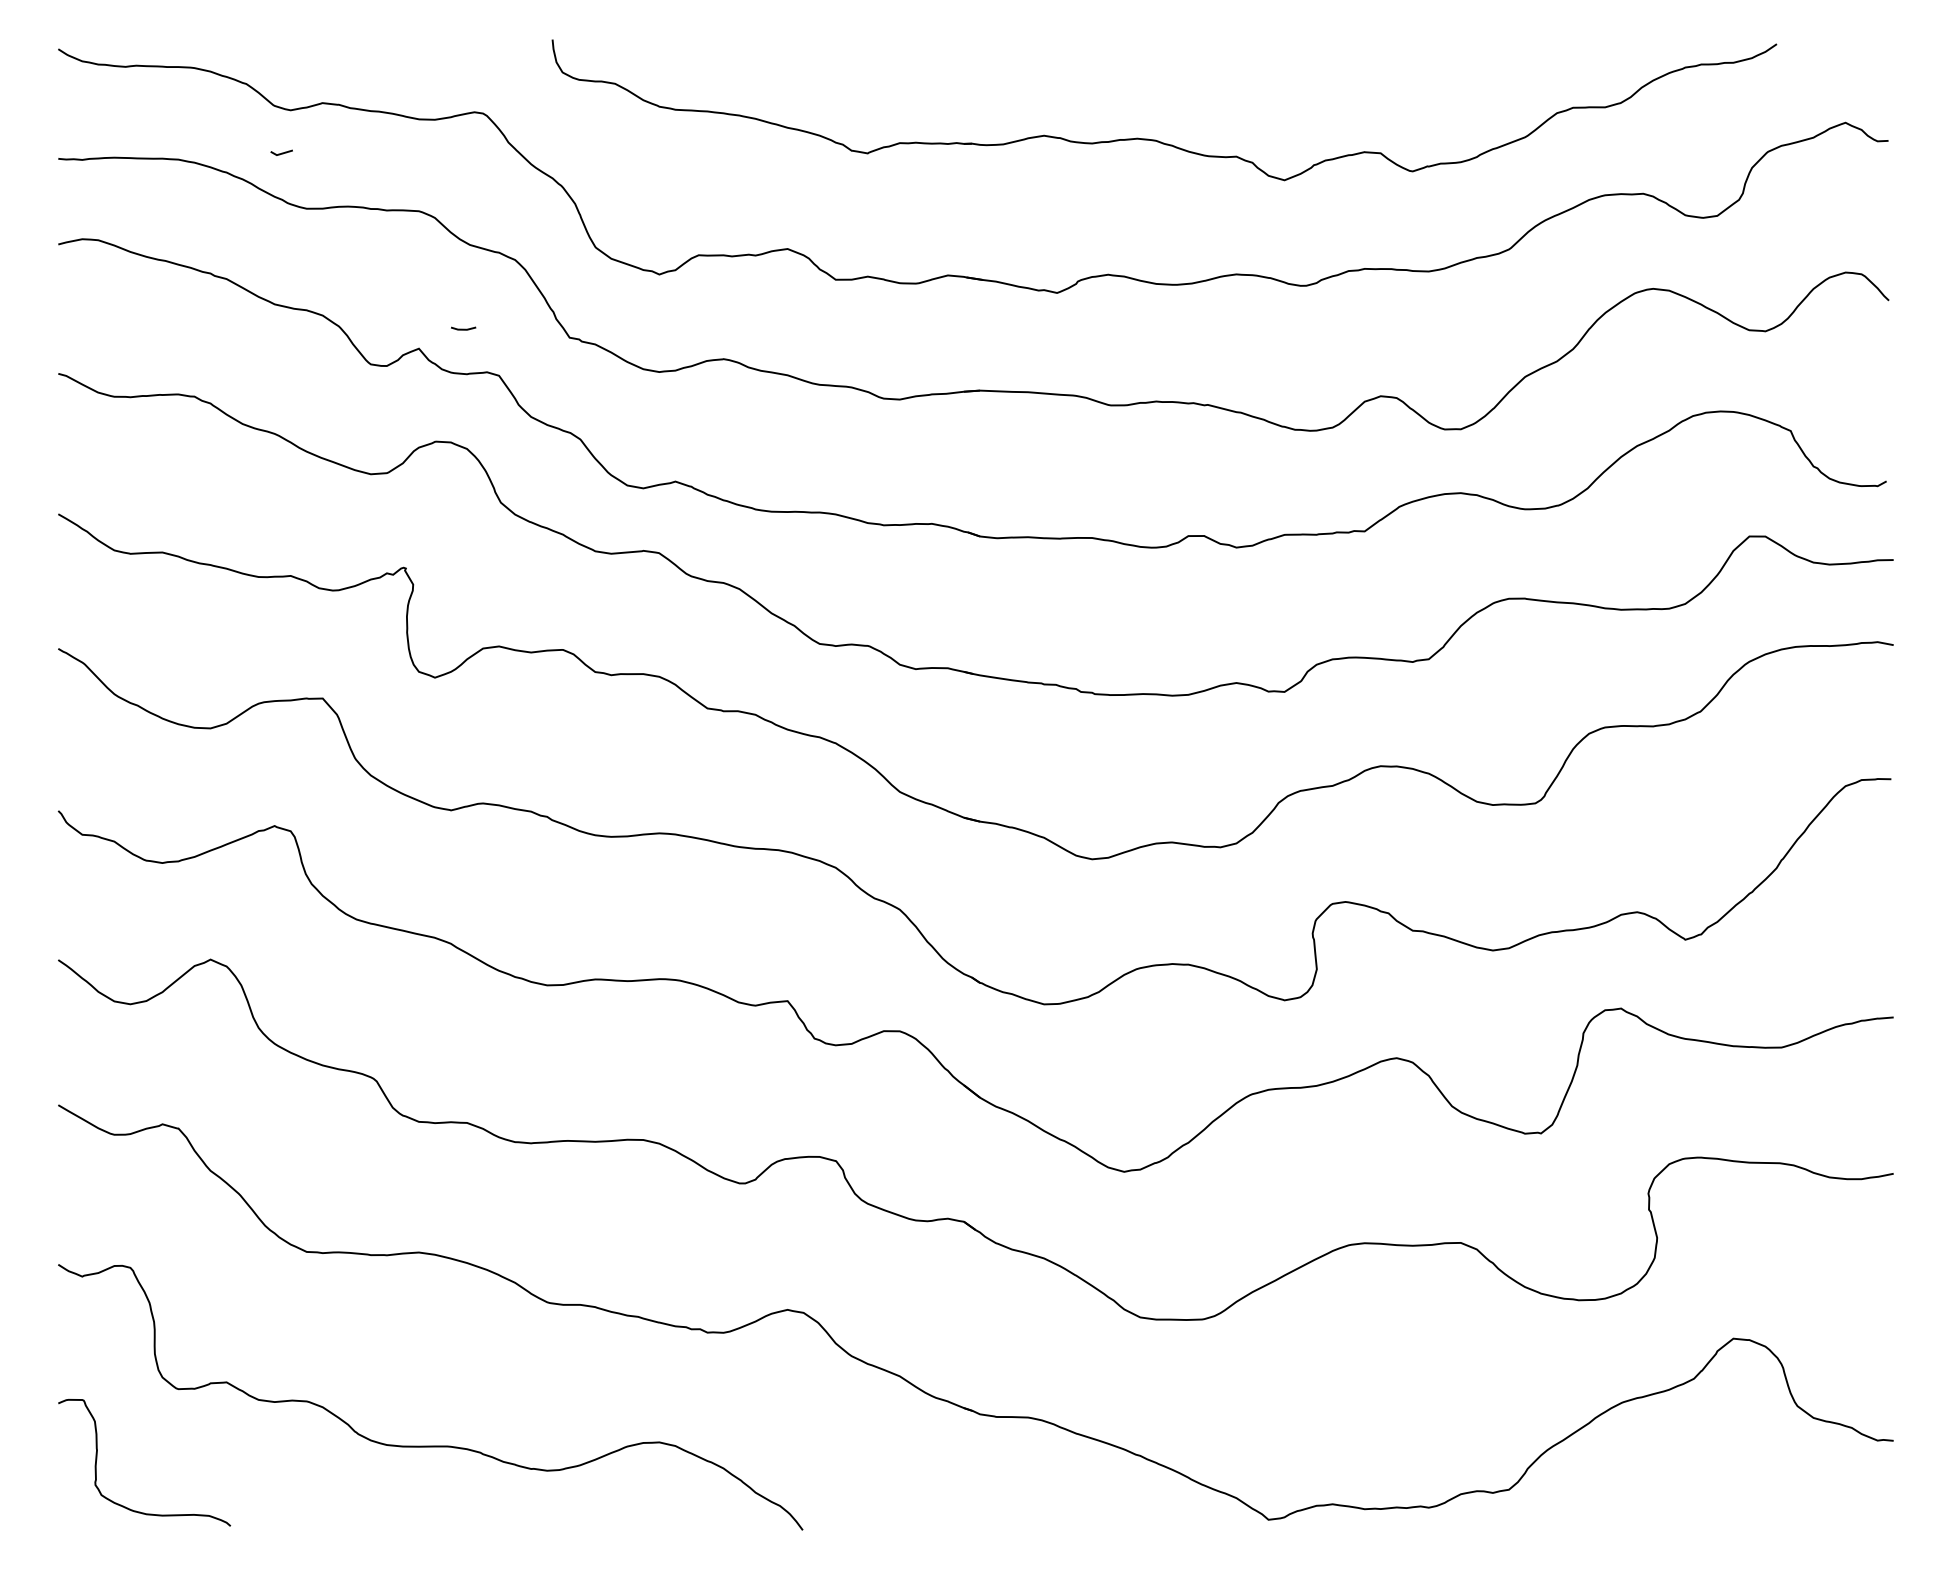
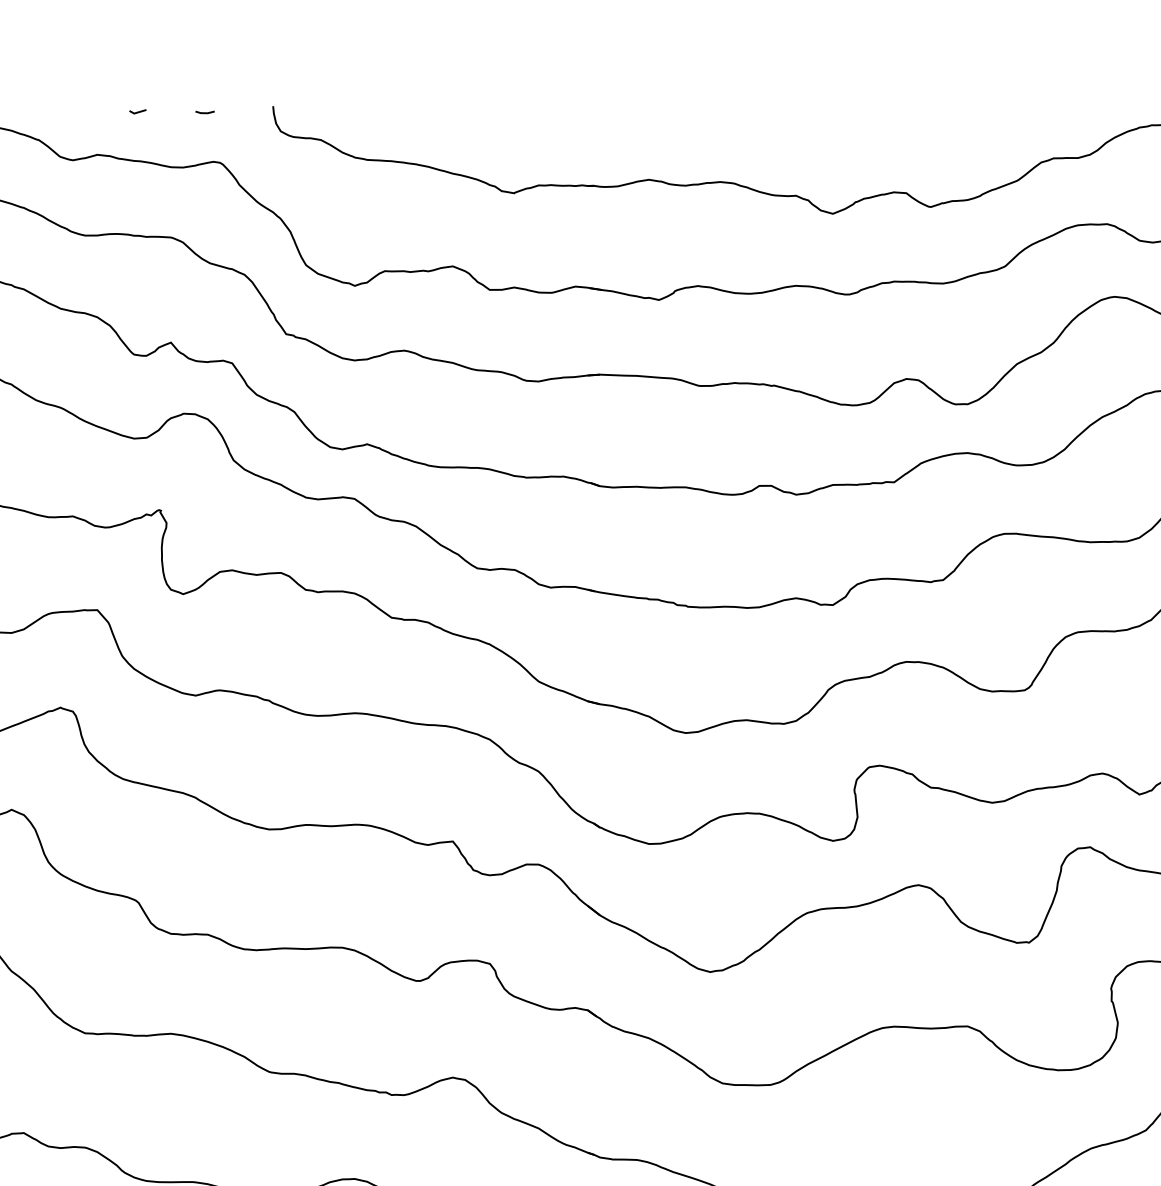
line: (281, 152) -> (137, 111), moved
line: (463, 328) -> (205, 112), moved

